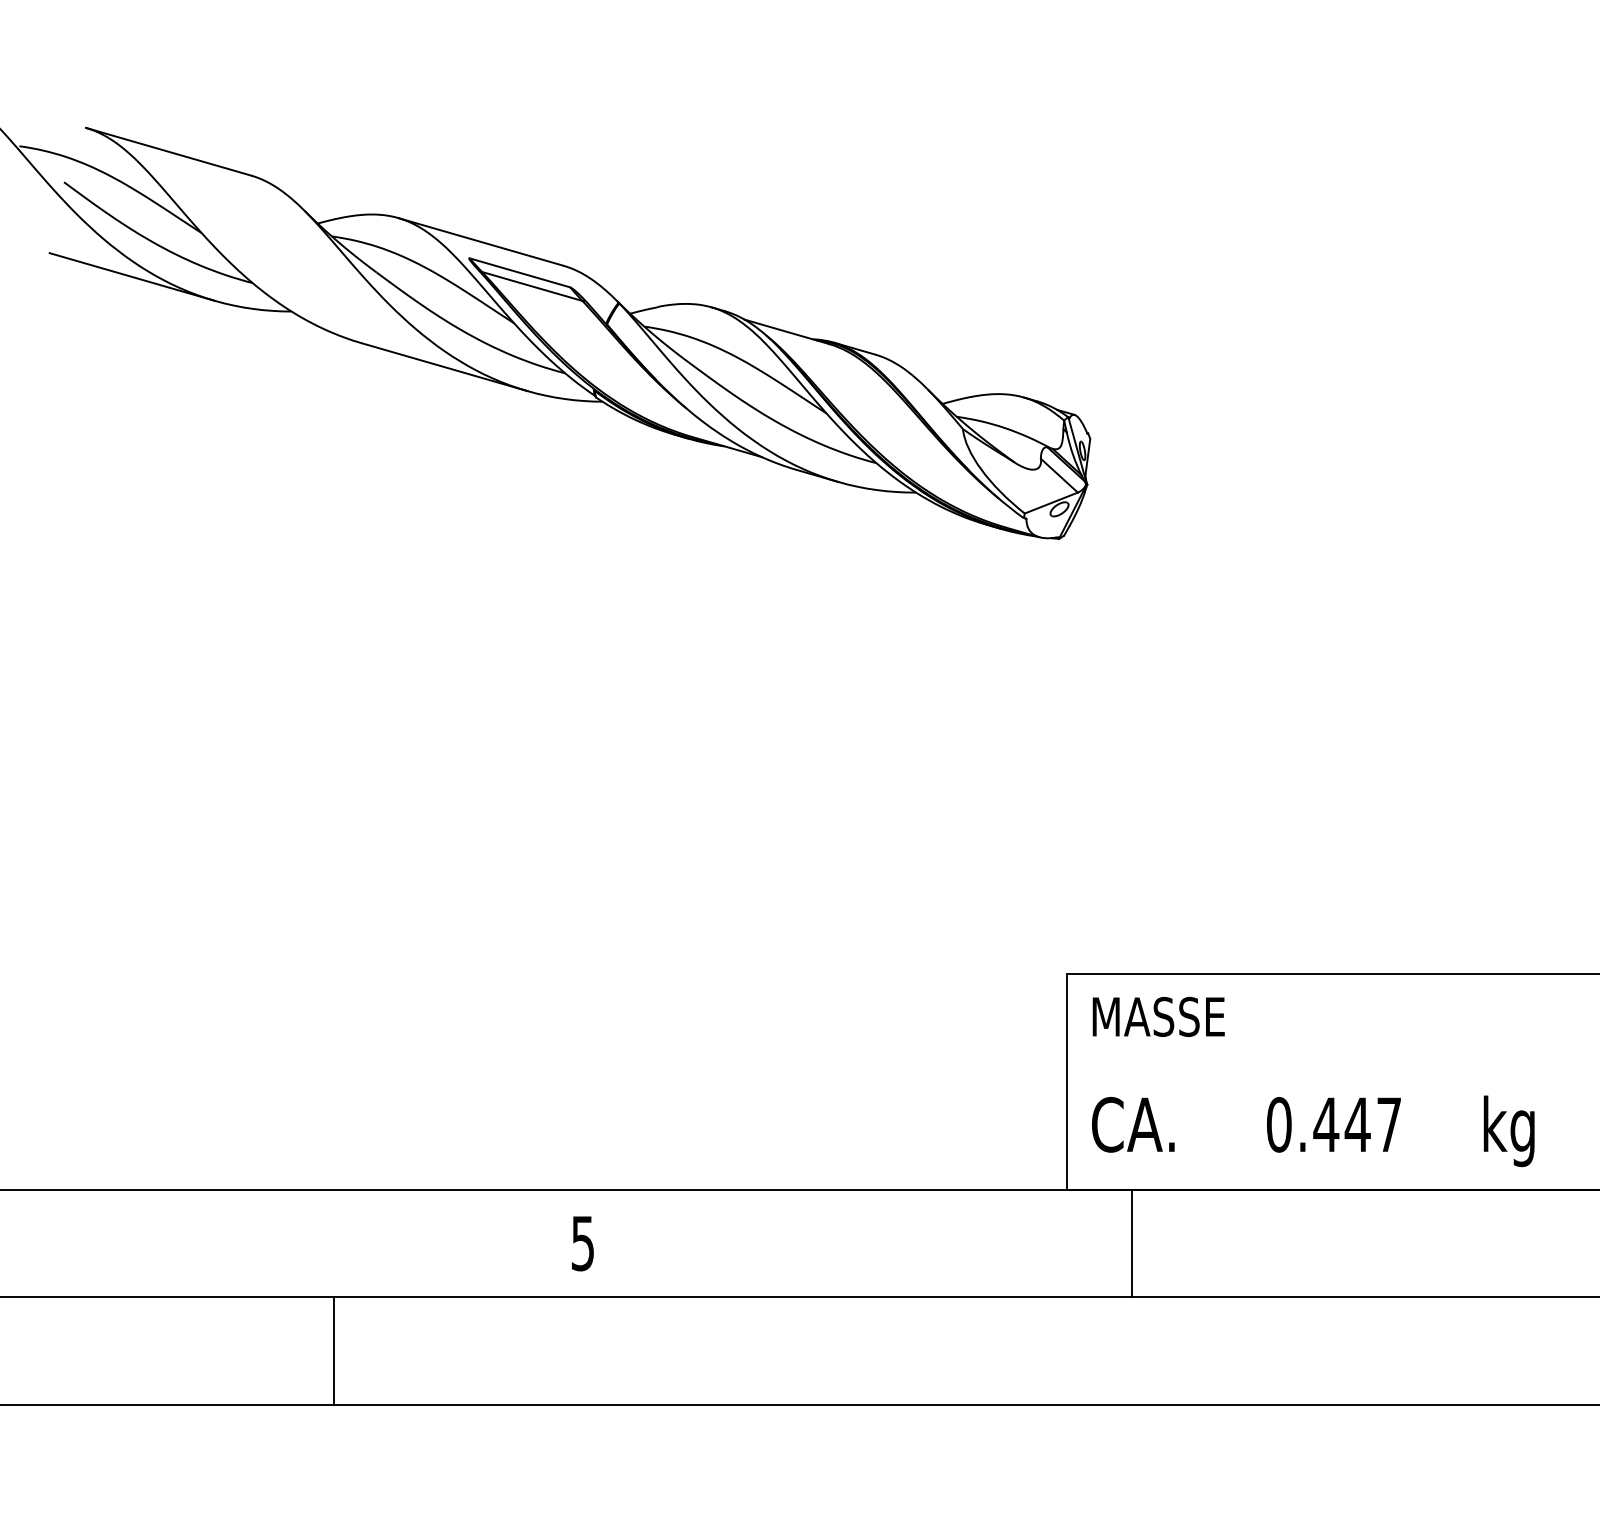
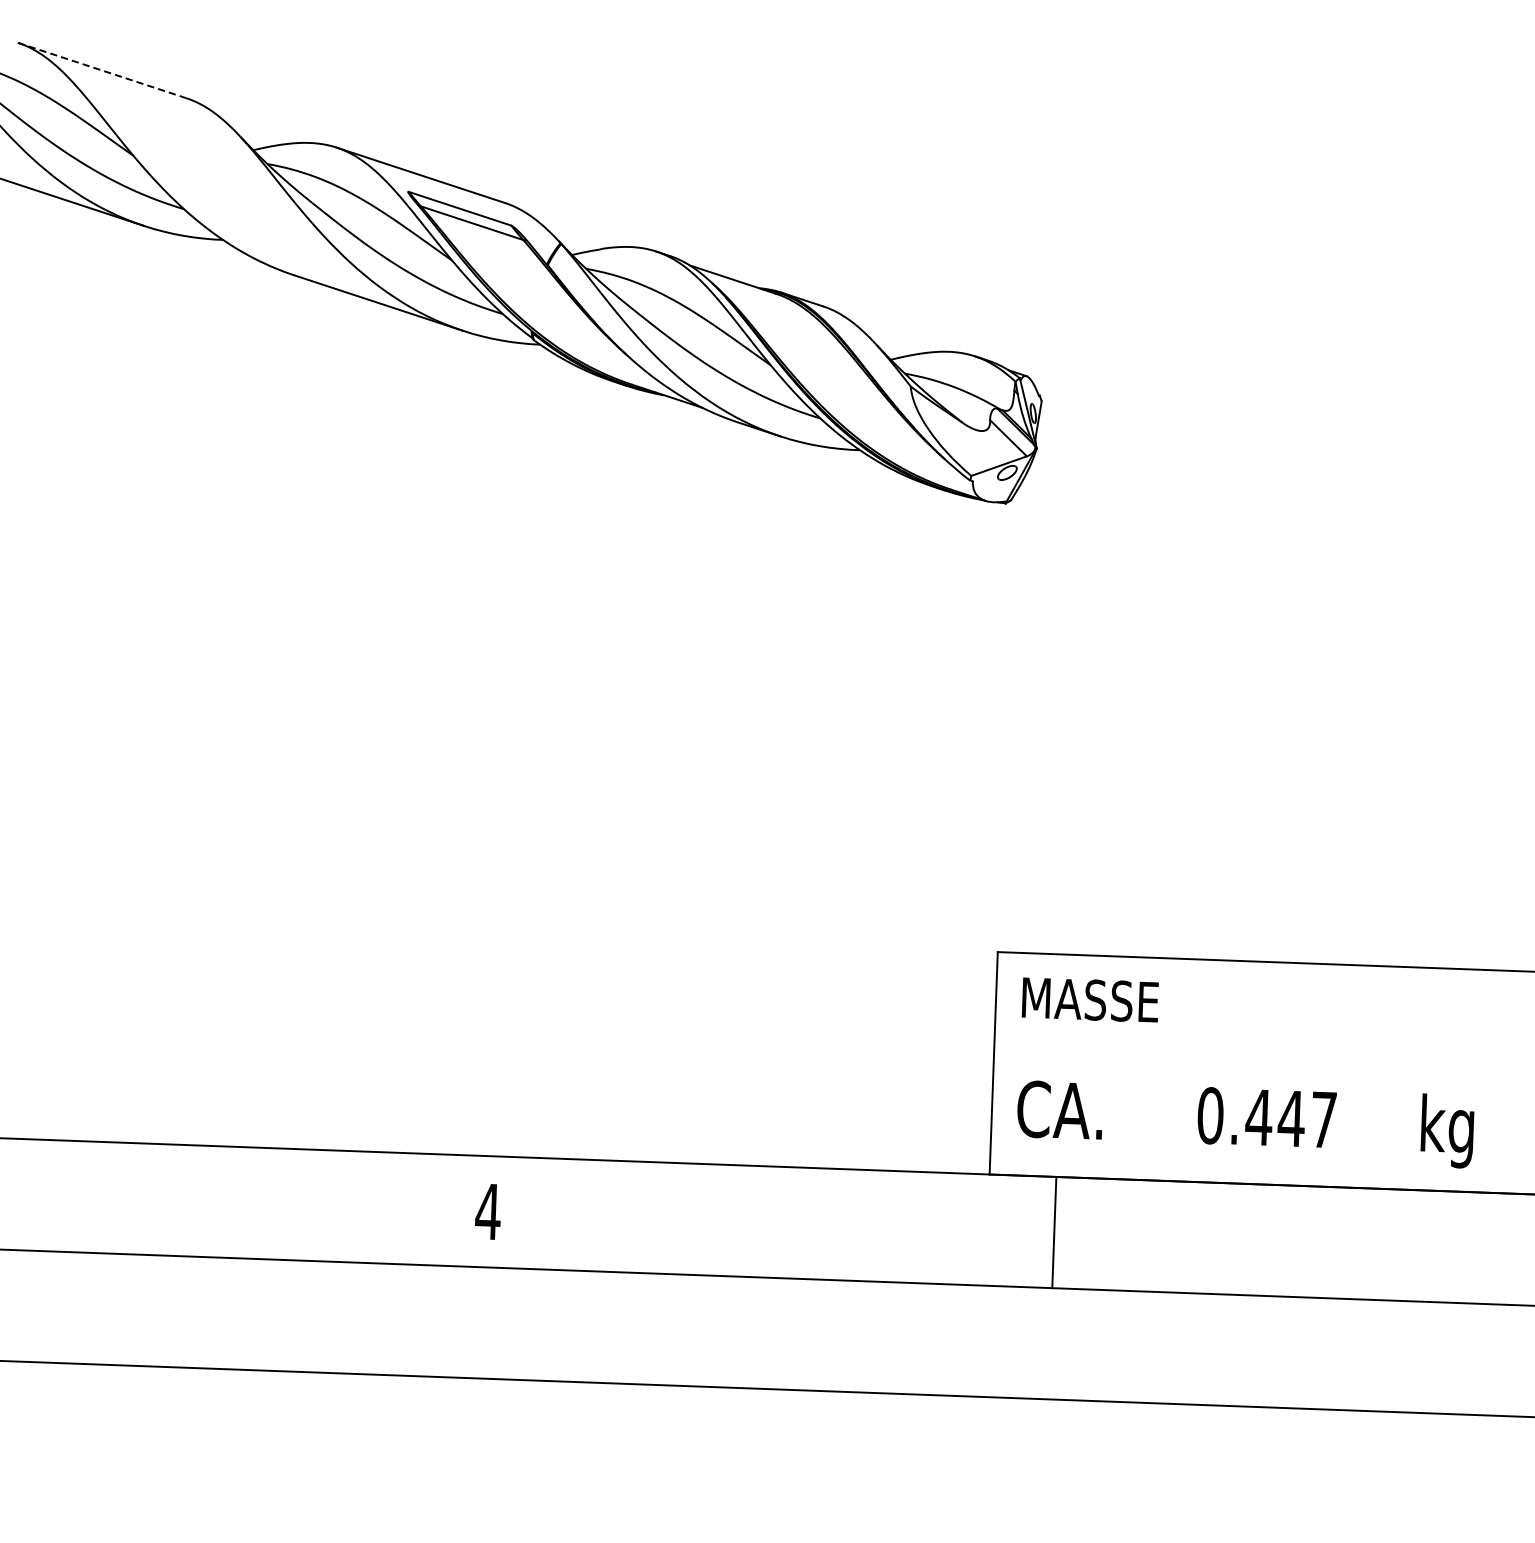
line: (168, 151) -> (102, 70), solid -> dashed
text: (582, 1243) -> (487, 1211), 5 -> 4
line: (333, 1351) -> (226, 1313), removed

